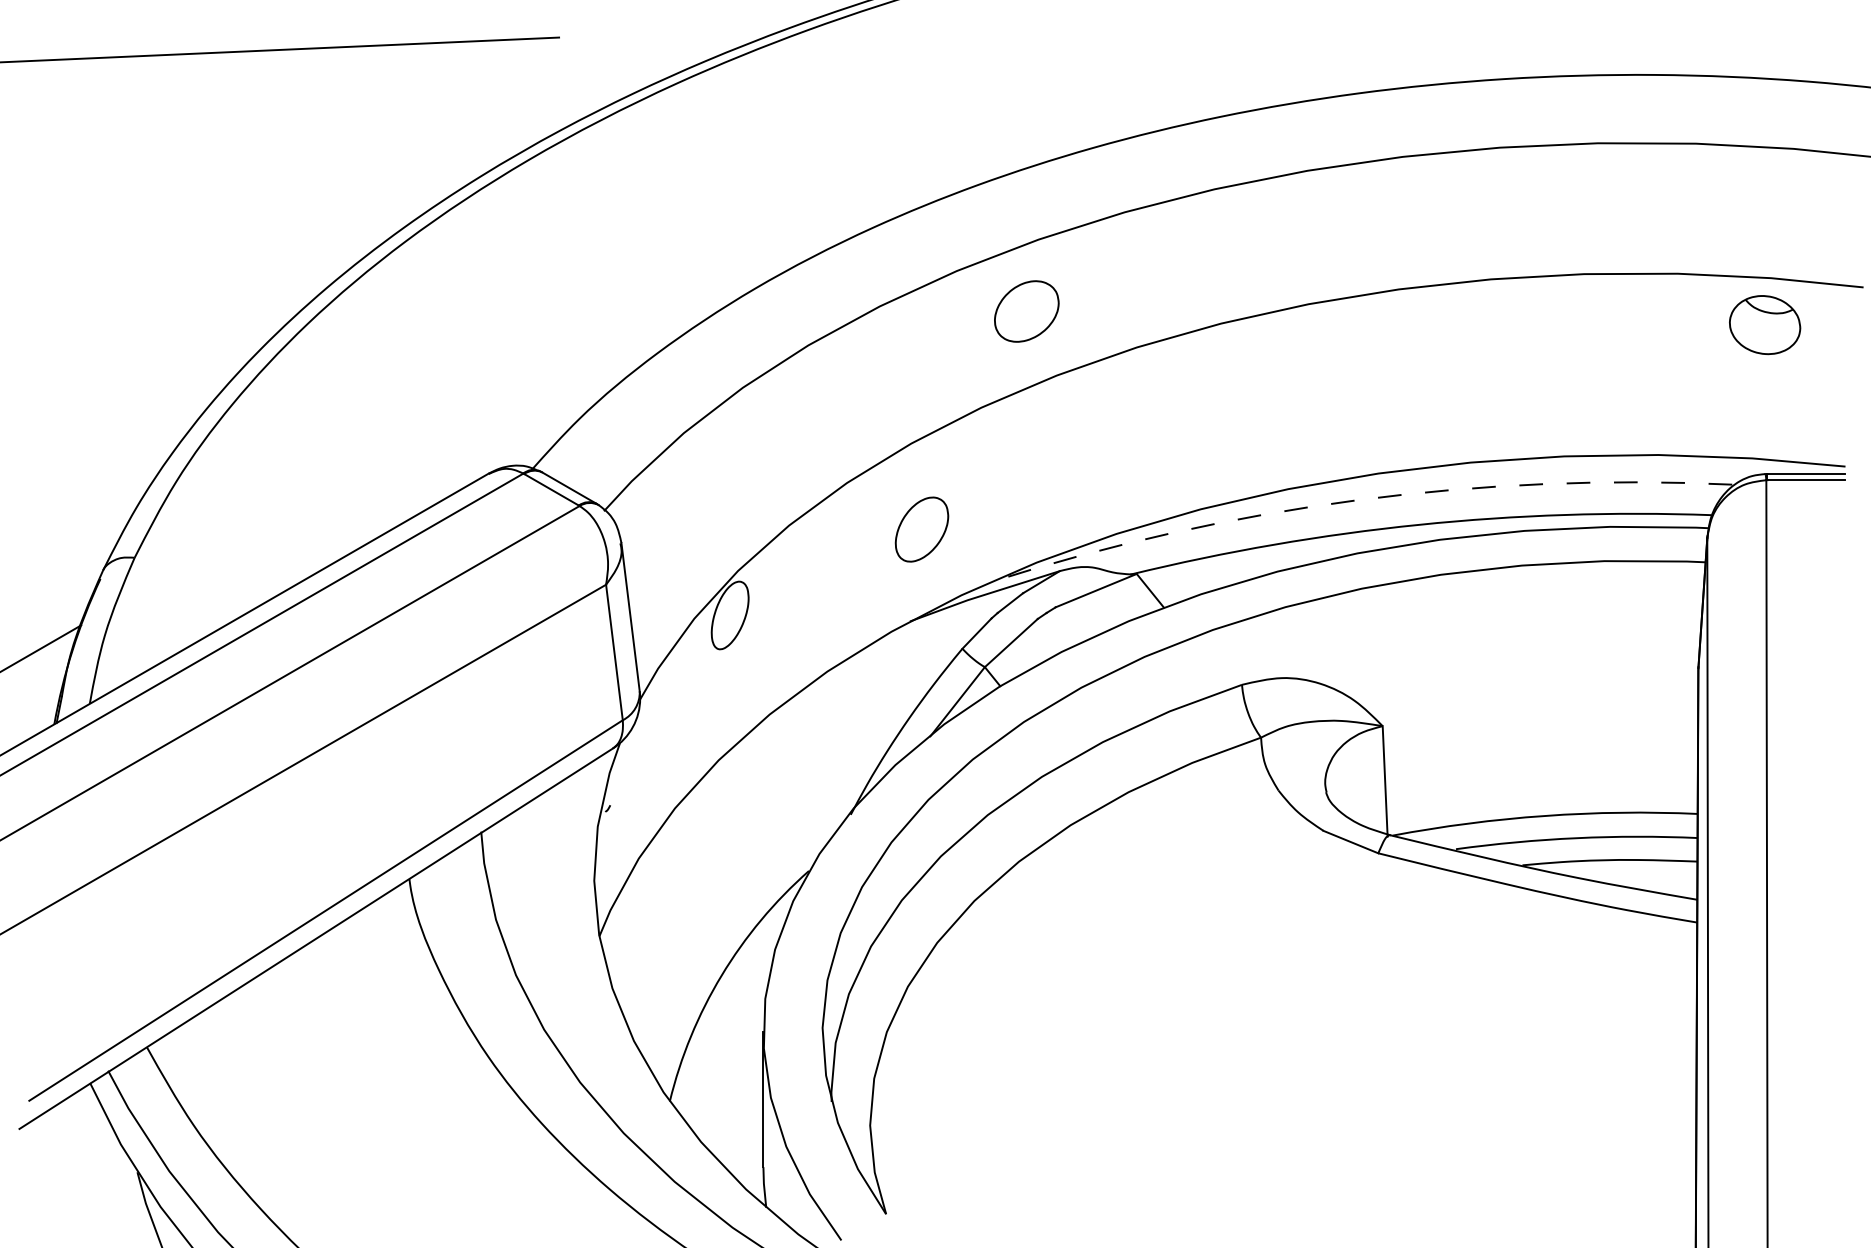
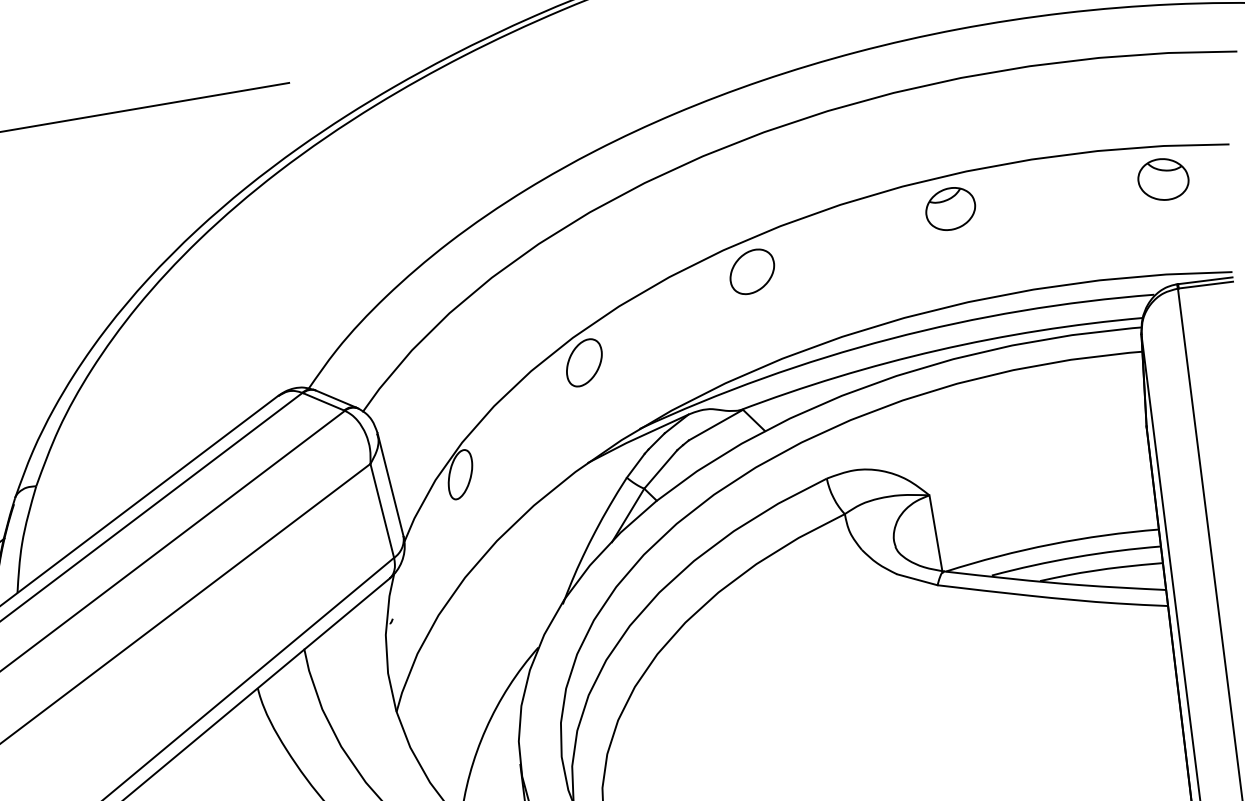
part: (1026, 311) -> (752, 271), moved
part: (1462, 329) -> (950, 209), added
arc: (1356, 500) -> (891, 338), dashed -> solid
part: (921, 529) -> (584, 362), moved

